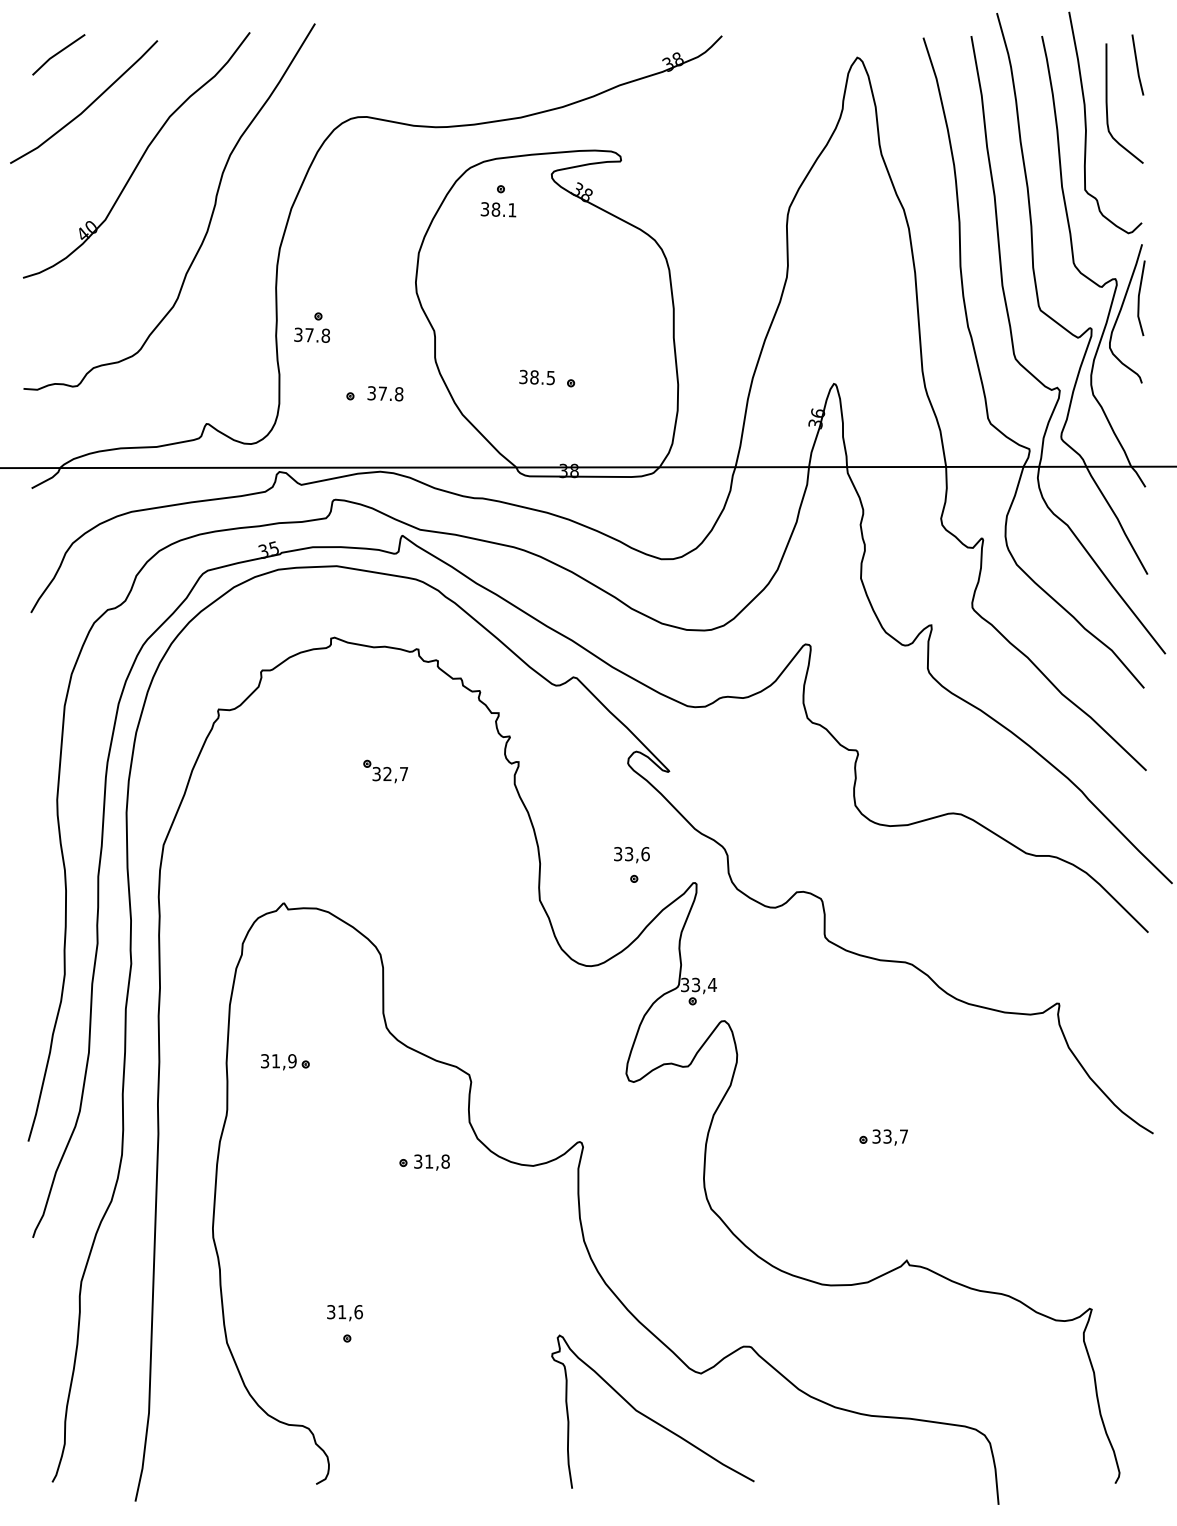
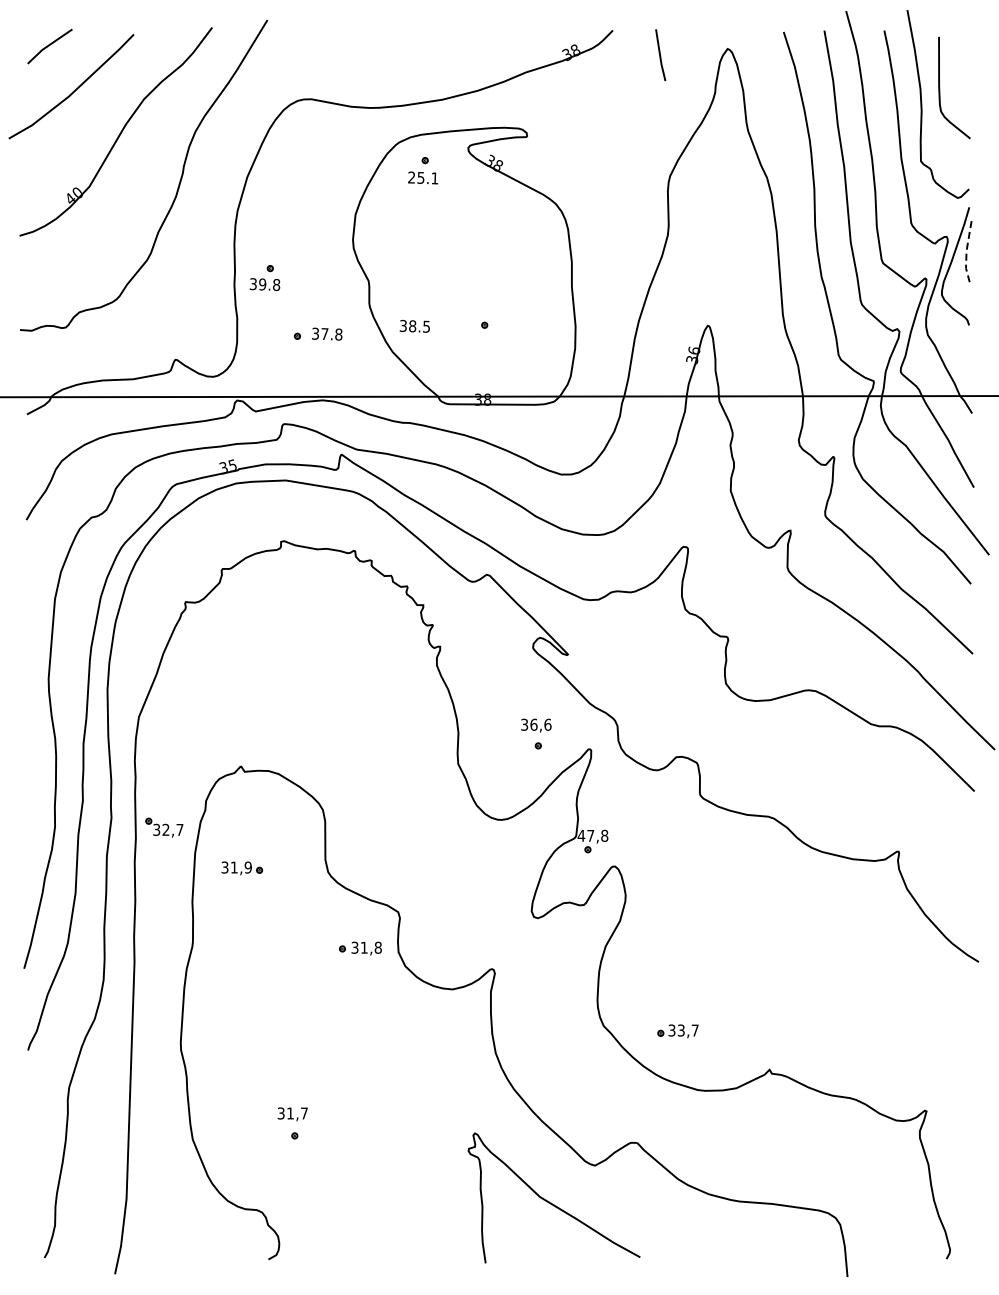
line: (1137, 65) -> (660, 55), moved
text: (490, 209) -> (416, 177), 38.1 -> 25.1
line: (1138, 299) -> (966, 254), solid -> dashed
text: (309, 335) -> (262, 284), 37.8 -> 39.8
text: (536, 376) -> (414, 325), moved
part: (385, 771) -> (164, 827), moved
text: (628, 853) -> (533, 724), 33,6 -> 36,6
text: (698, 984) -> (592, 835), 33,4 -> 47,8
part: (285, 1062) -> (242, 868), moved
part: (883, 1137) -> (677, 1031), moved
part: (424, 1162) -> (360, 948), moved
text: (358, 1312) -> (304, 1113), 31,6 -> 31,7

